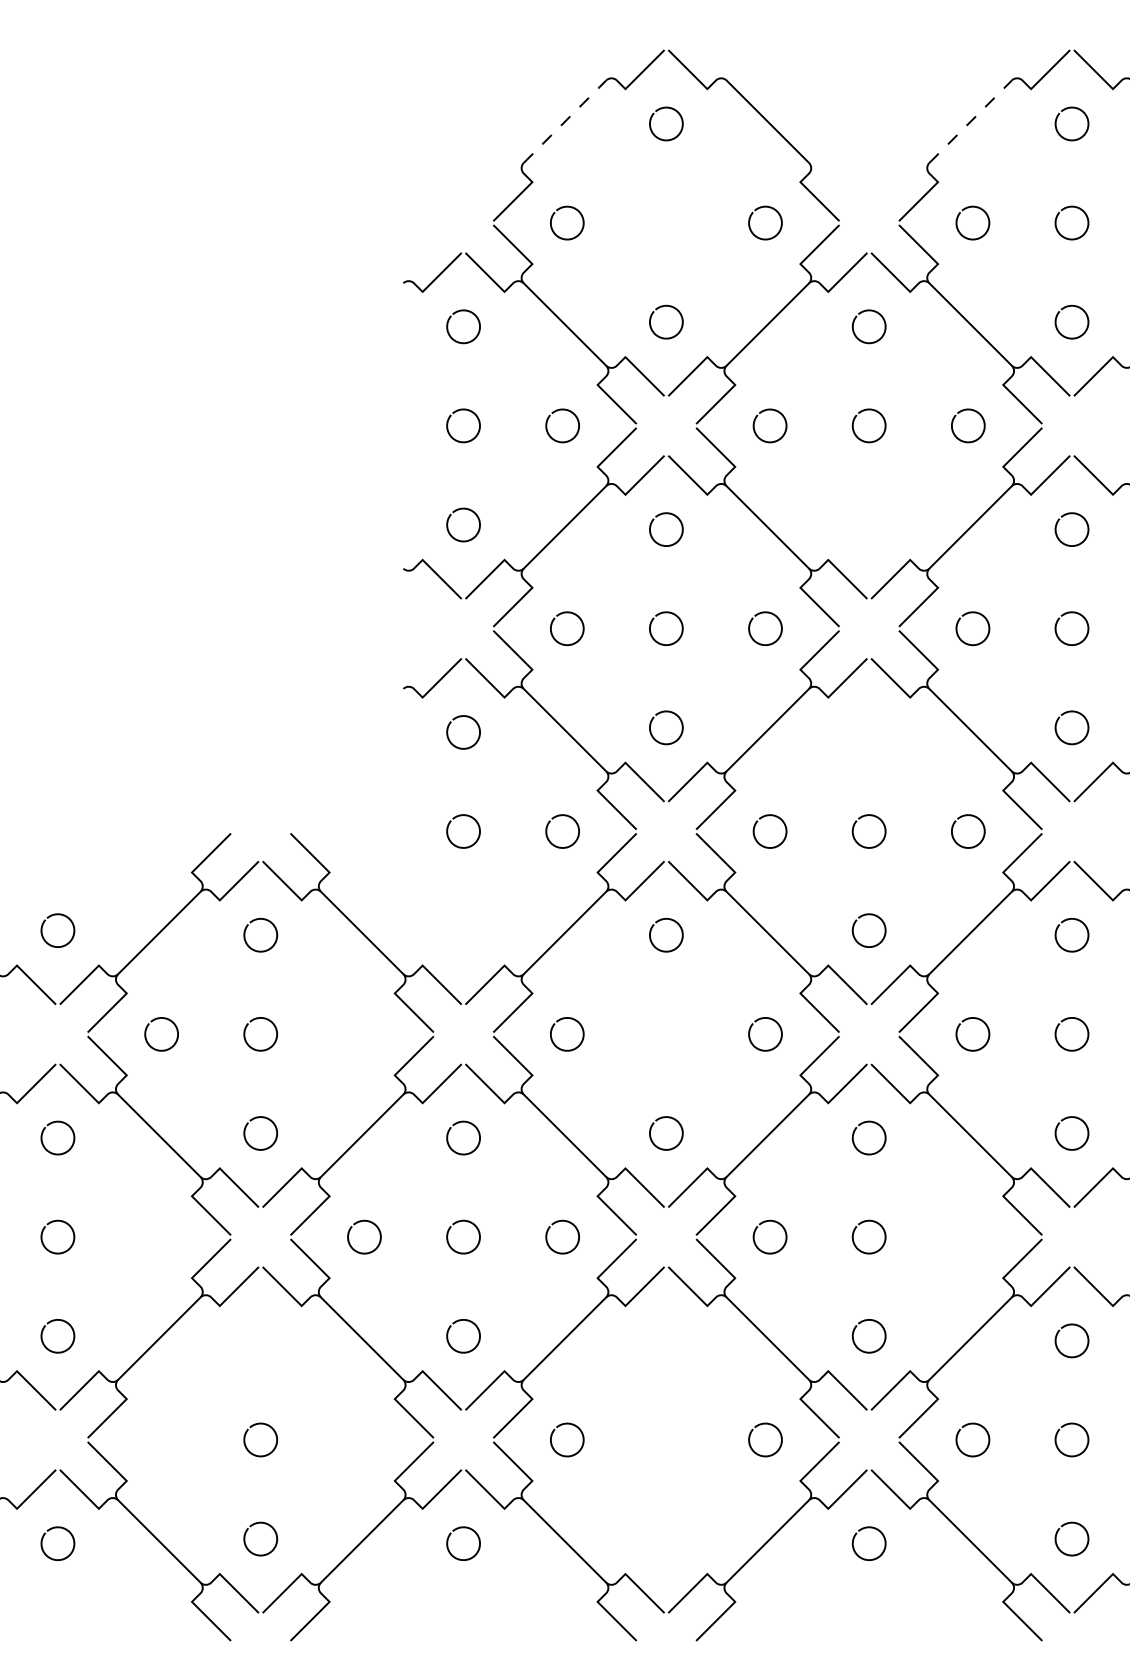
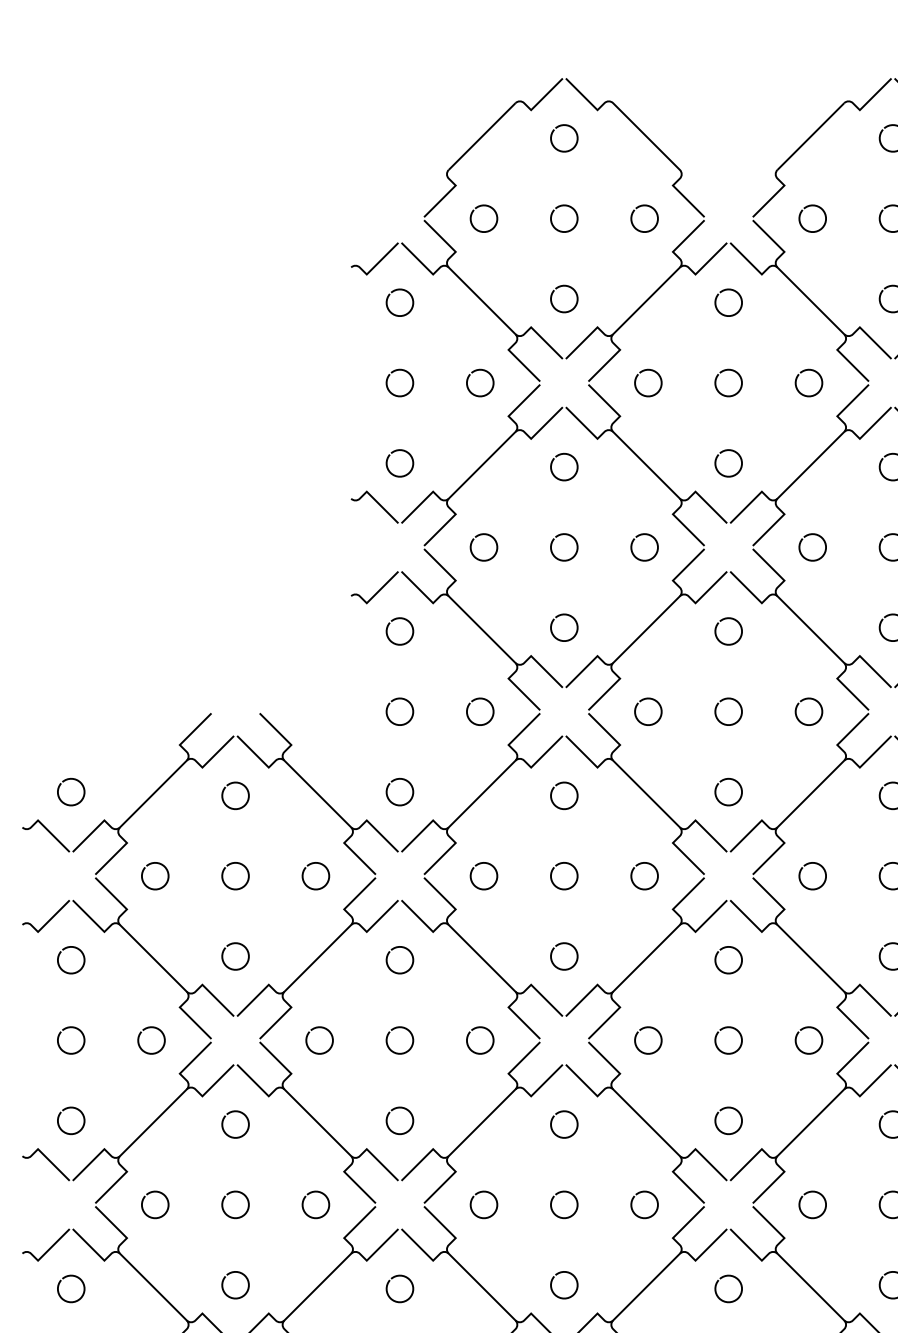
line: (565, 121) -> (482, 136), dashed -> solid
line: (971, 121) -> (811, 136), dashed -> solid
curve: (670, 208) -> (567, 206), added
curve: (857, 515) -> (719, 455), added
curve: (854, 728) -> (716, 628), added
curve: (463, 915) -> (399, 779), added
curve: (681, 1034) -> (576, 876), added
curve: (346, 1041) -> (305, 881), added
curve: (153, 1222) -> (148, 1028), added
curve: (976, 1224) -> (815, 1030), added
curve: (253, 1327) -> (229, 1113), added
curve: (673, 1327) -> (570, 1113), added
curve: (157, 1425) -> (151, 1193), added
curve: (355, 1425) -> (312, 1193), added
curve: (659, 1426) -> (558, 1193), added
curve: (662, 1524) -> (561, 1273), added

